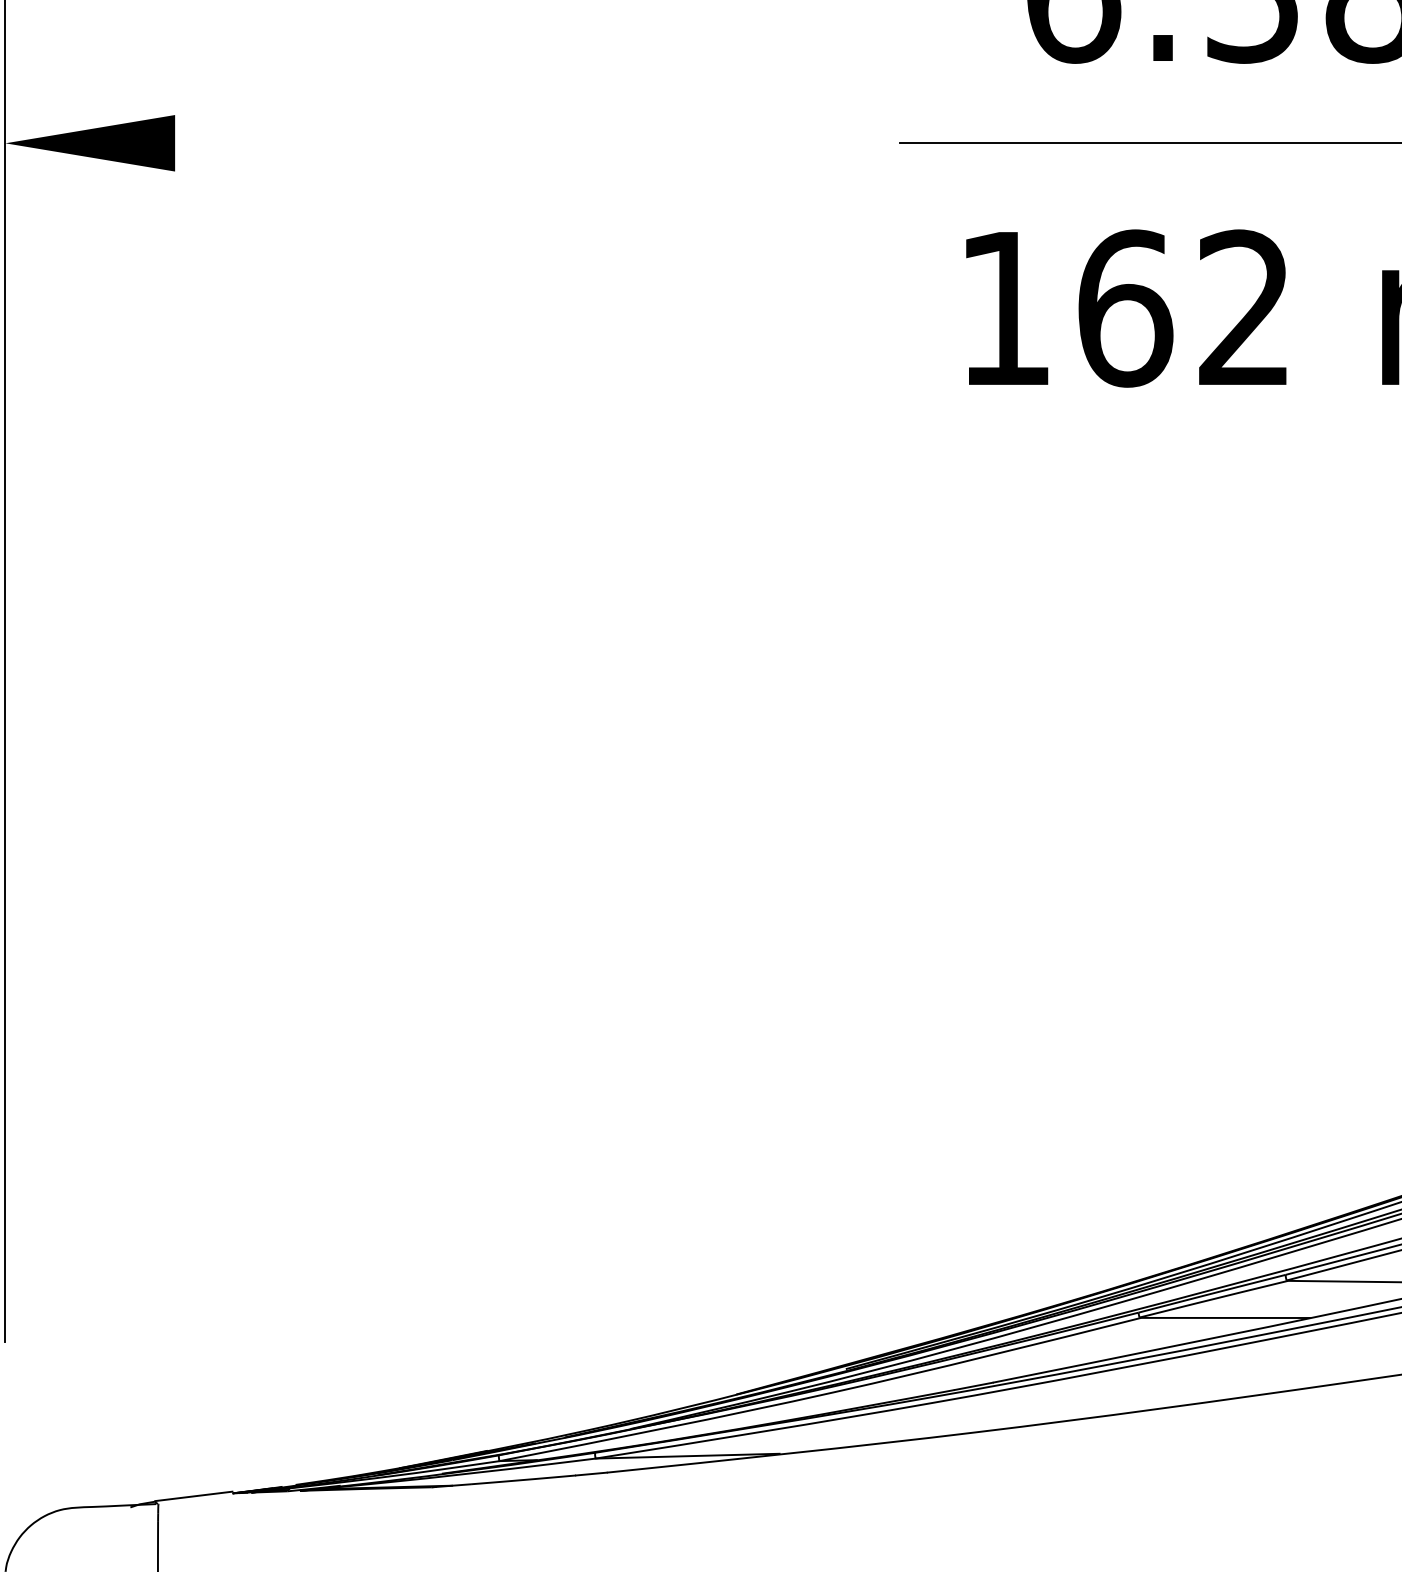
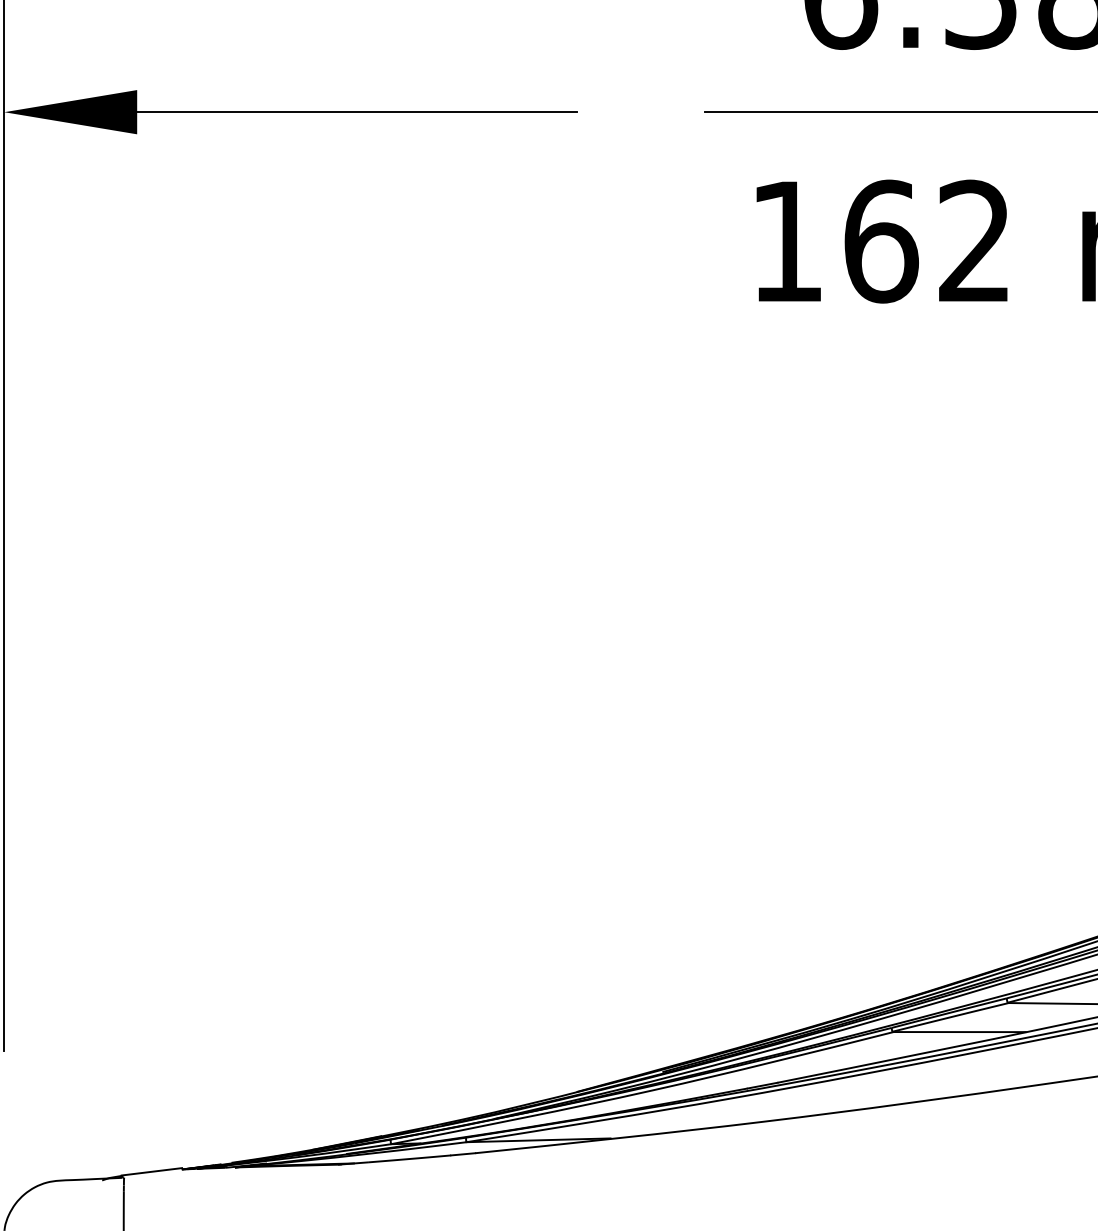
line: (455, 143) -> (356, 112), added

